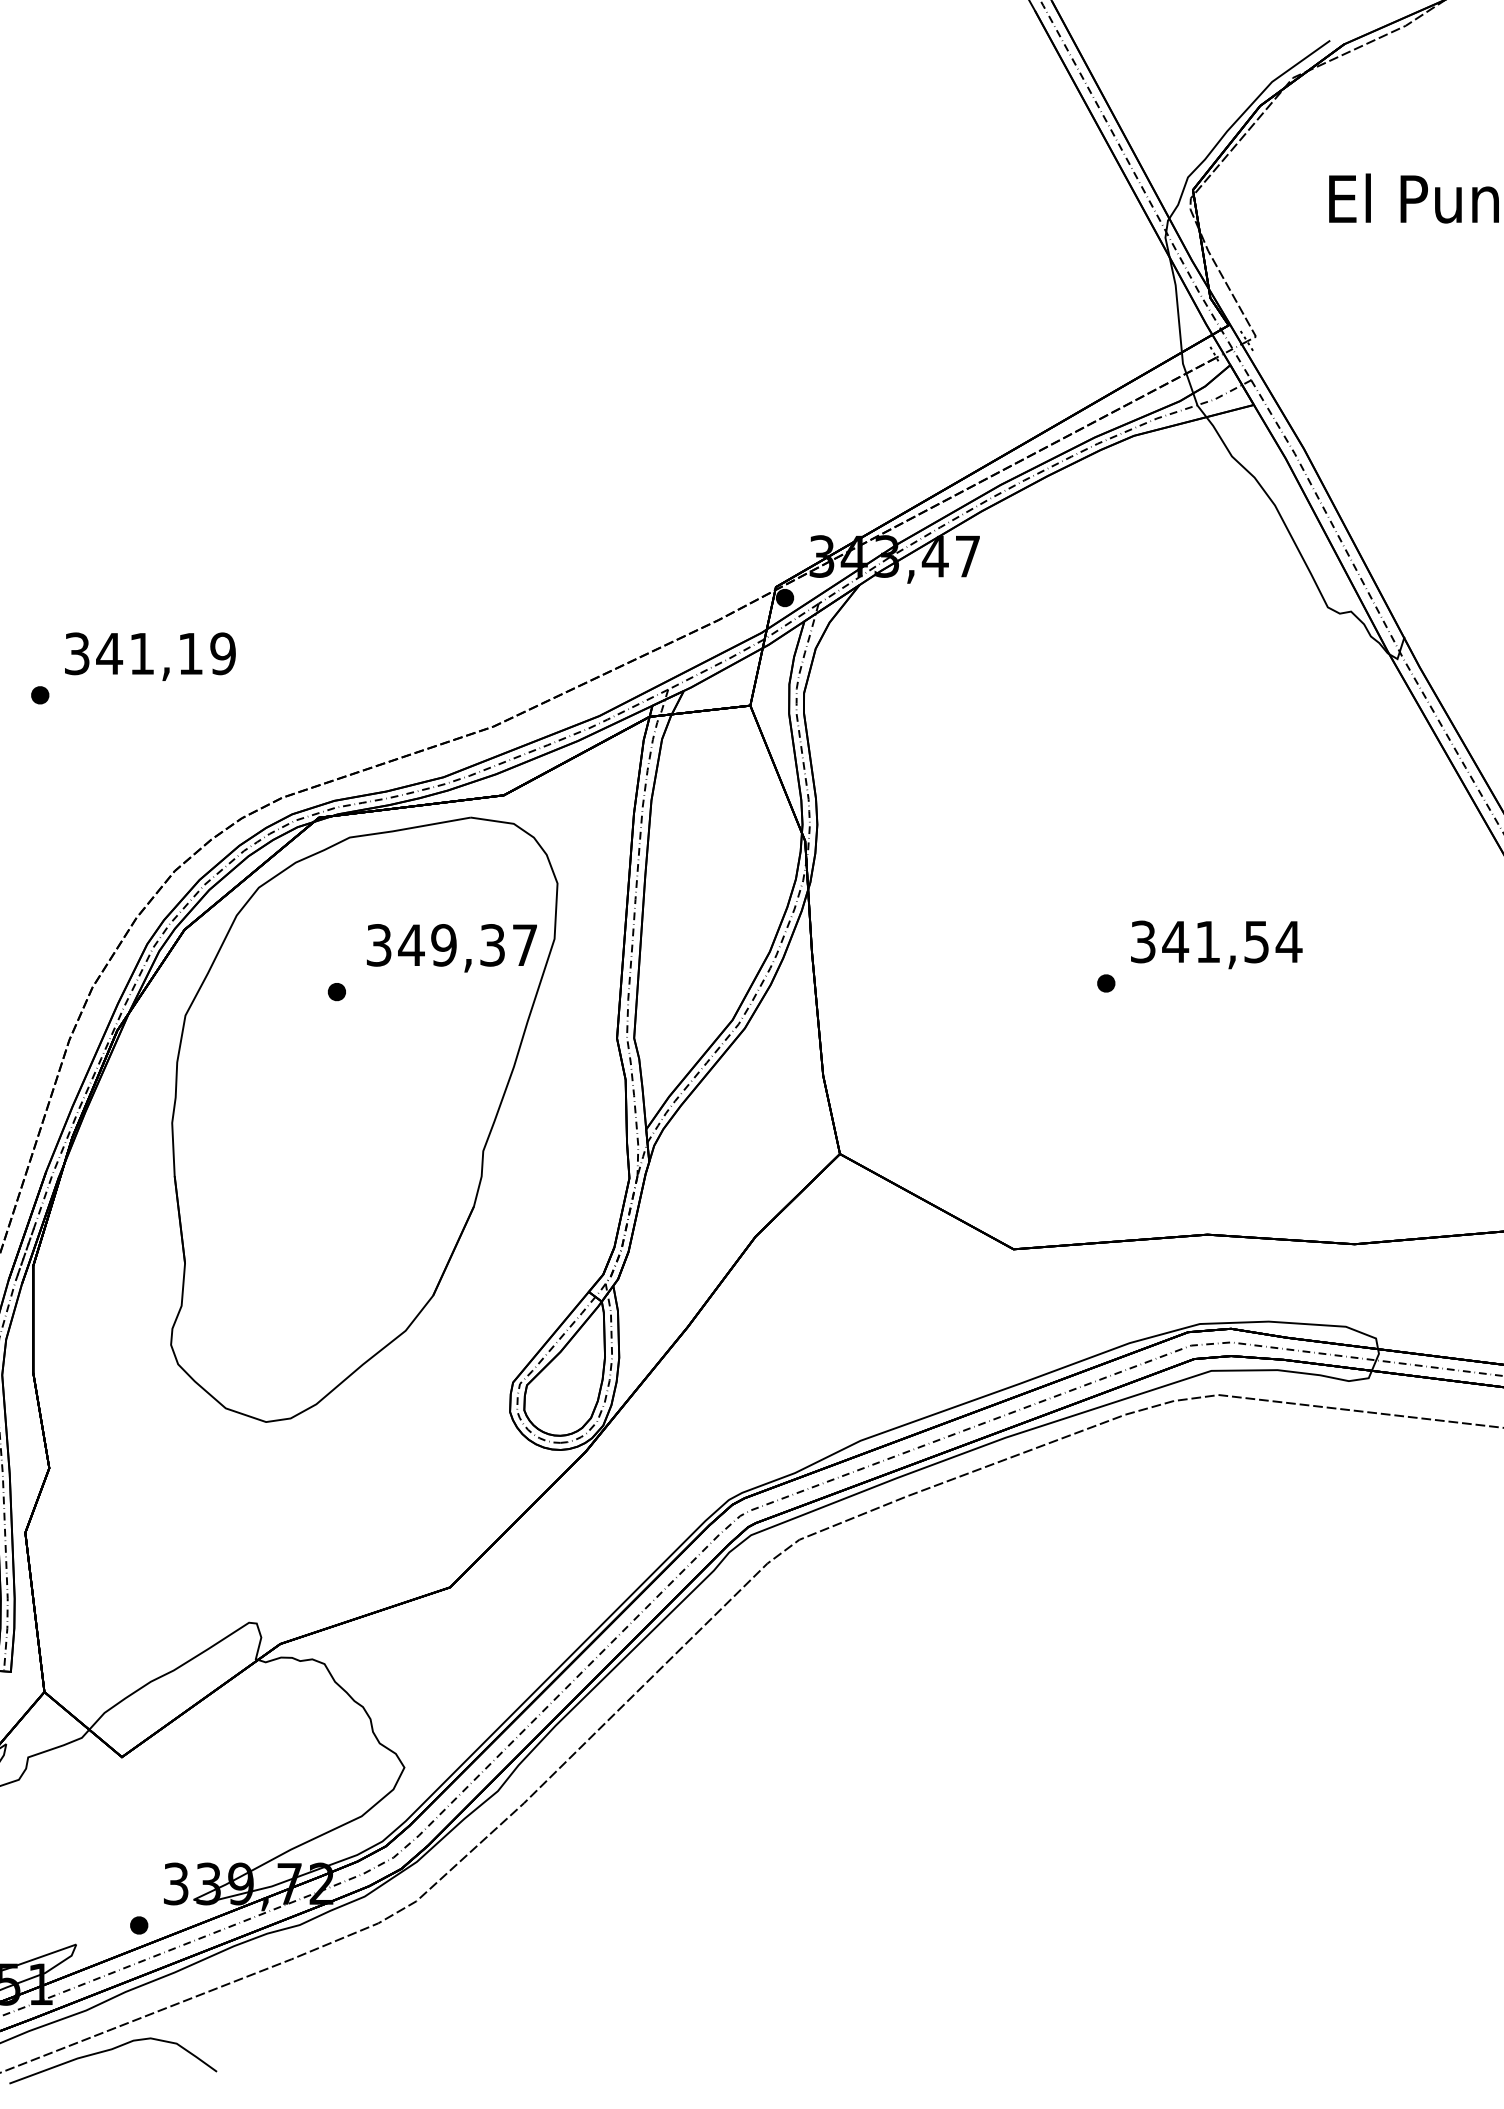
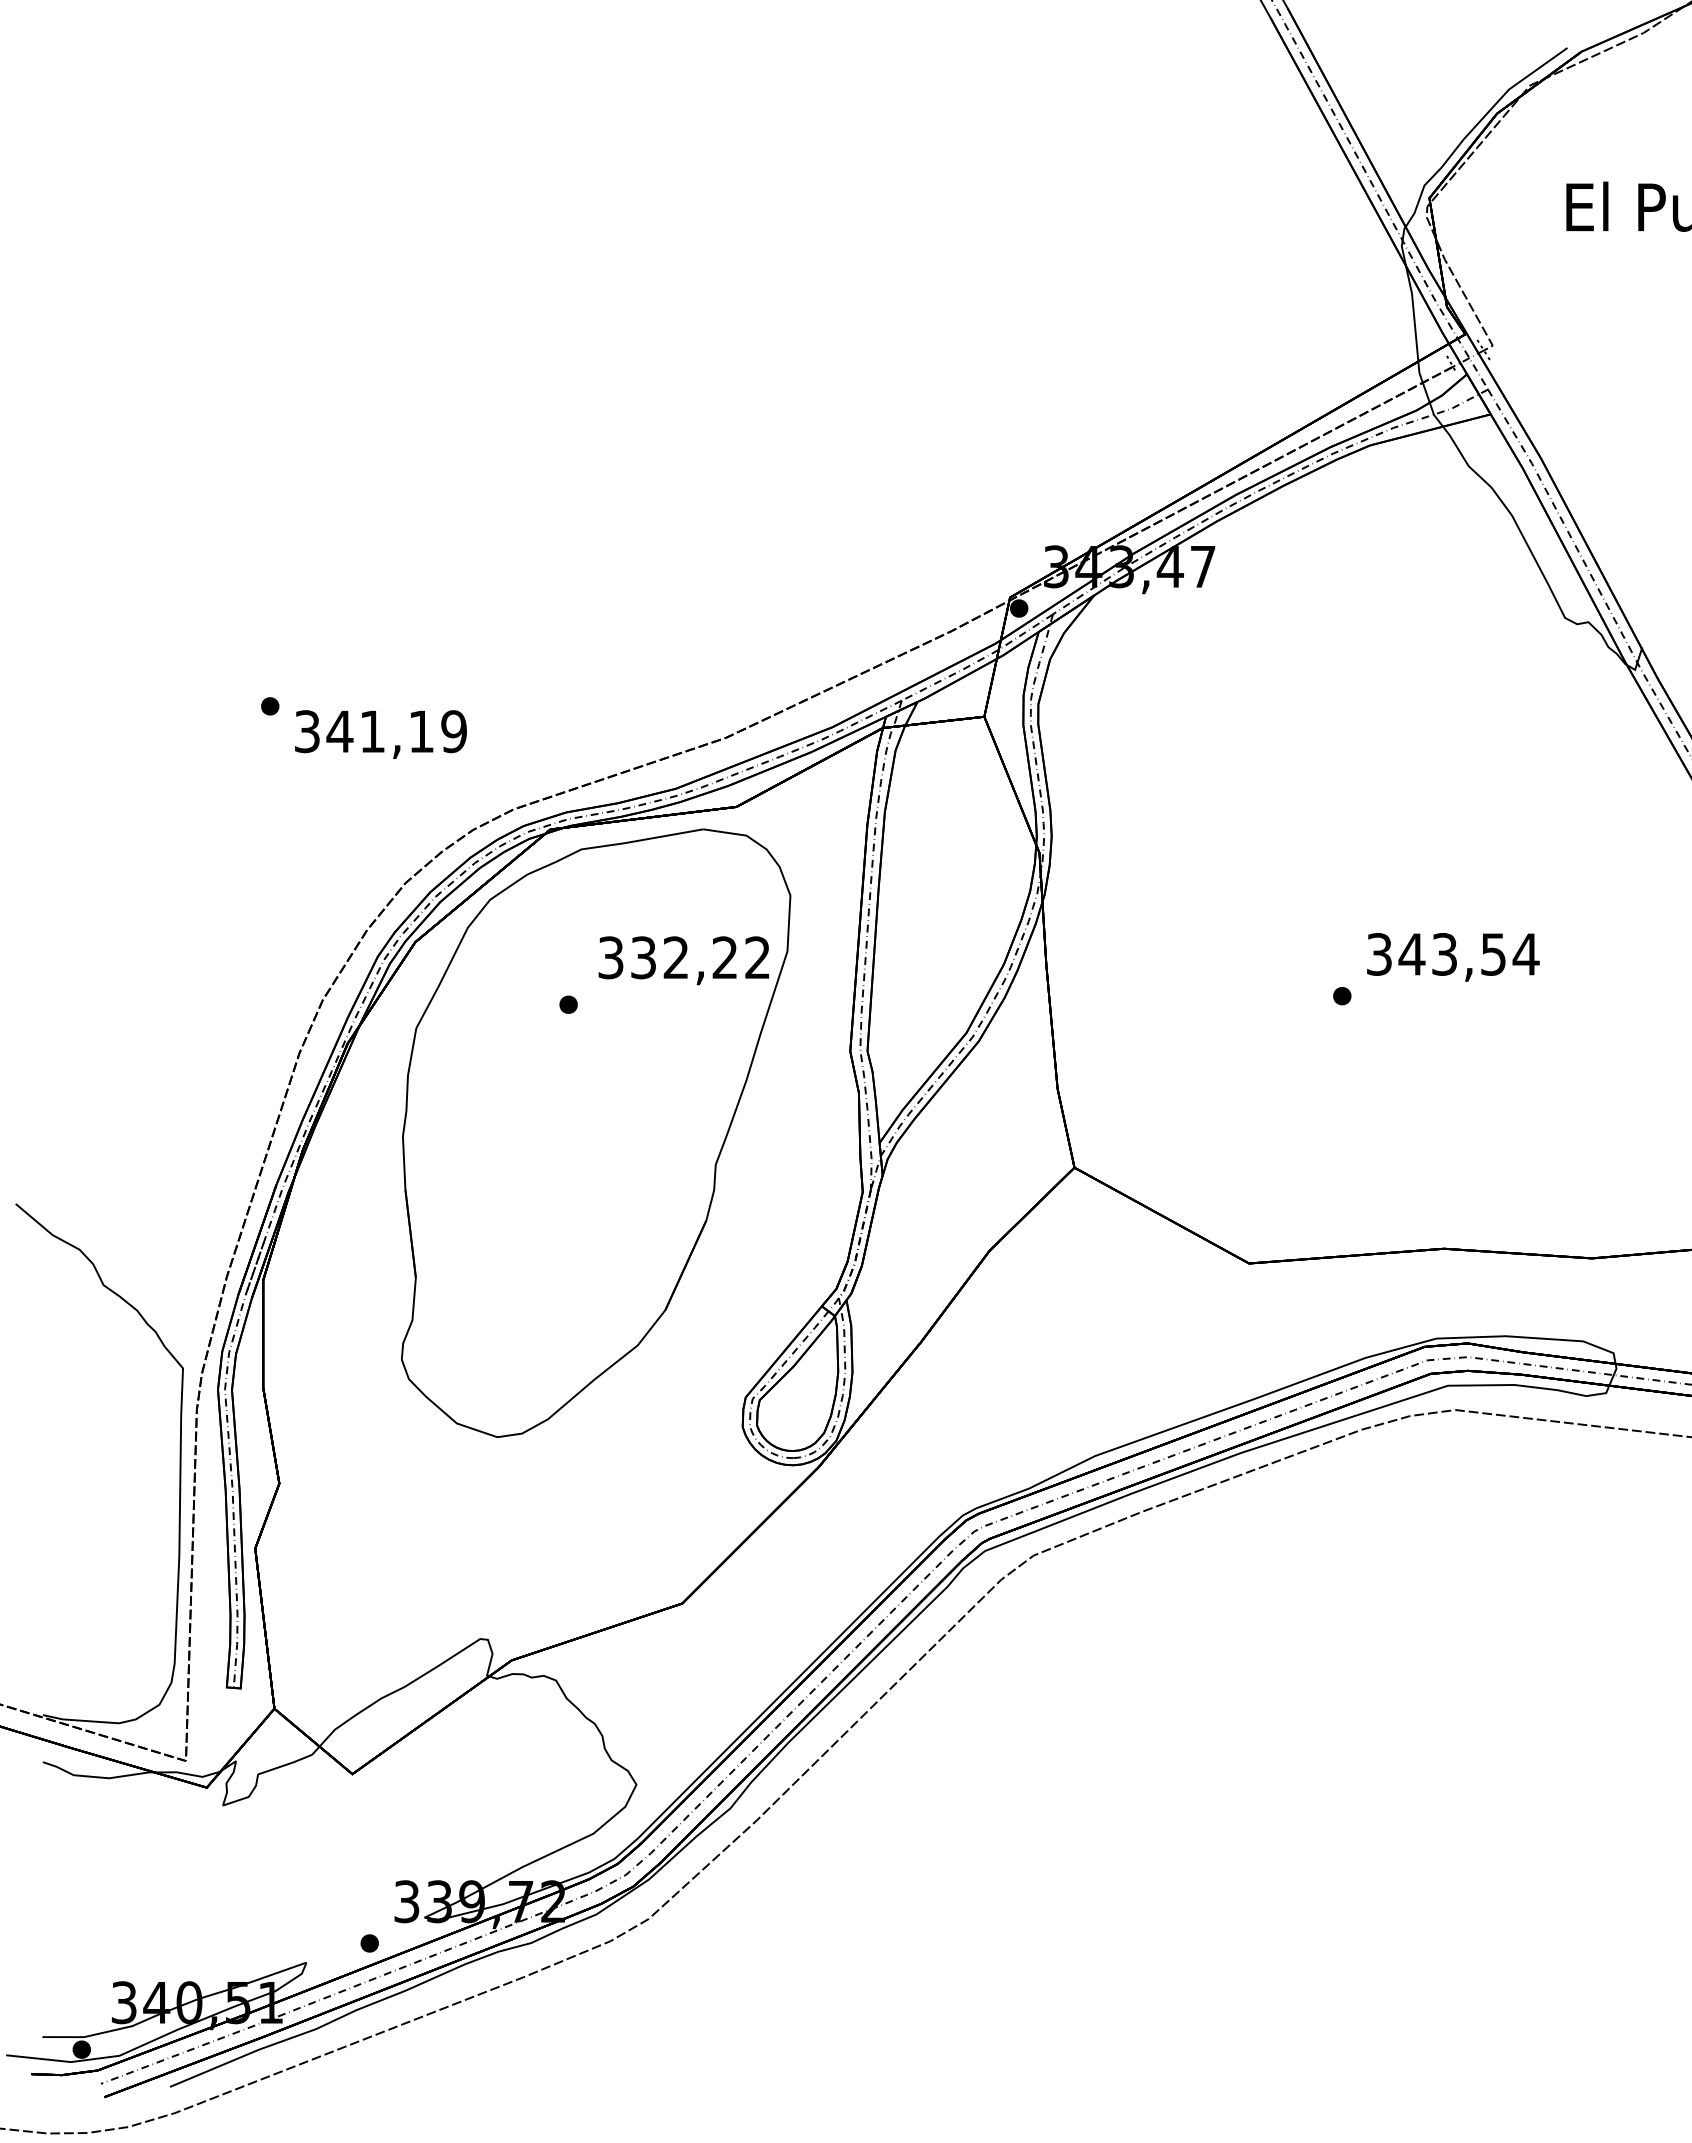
text: (149, 656) -> (380, 734), moved
text: (1207, 942) -> (1444, 954), 341,54 -> 343,54
text: (467, 945) -> (699, 957), 349,37 -> 332,22
curve: (111, 2050) -> (341, 2069), removed

